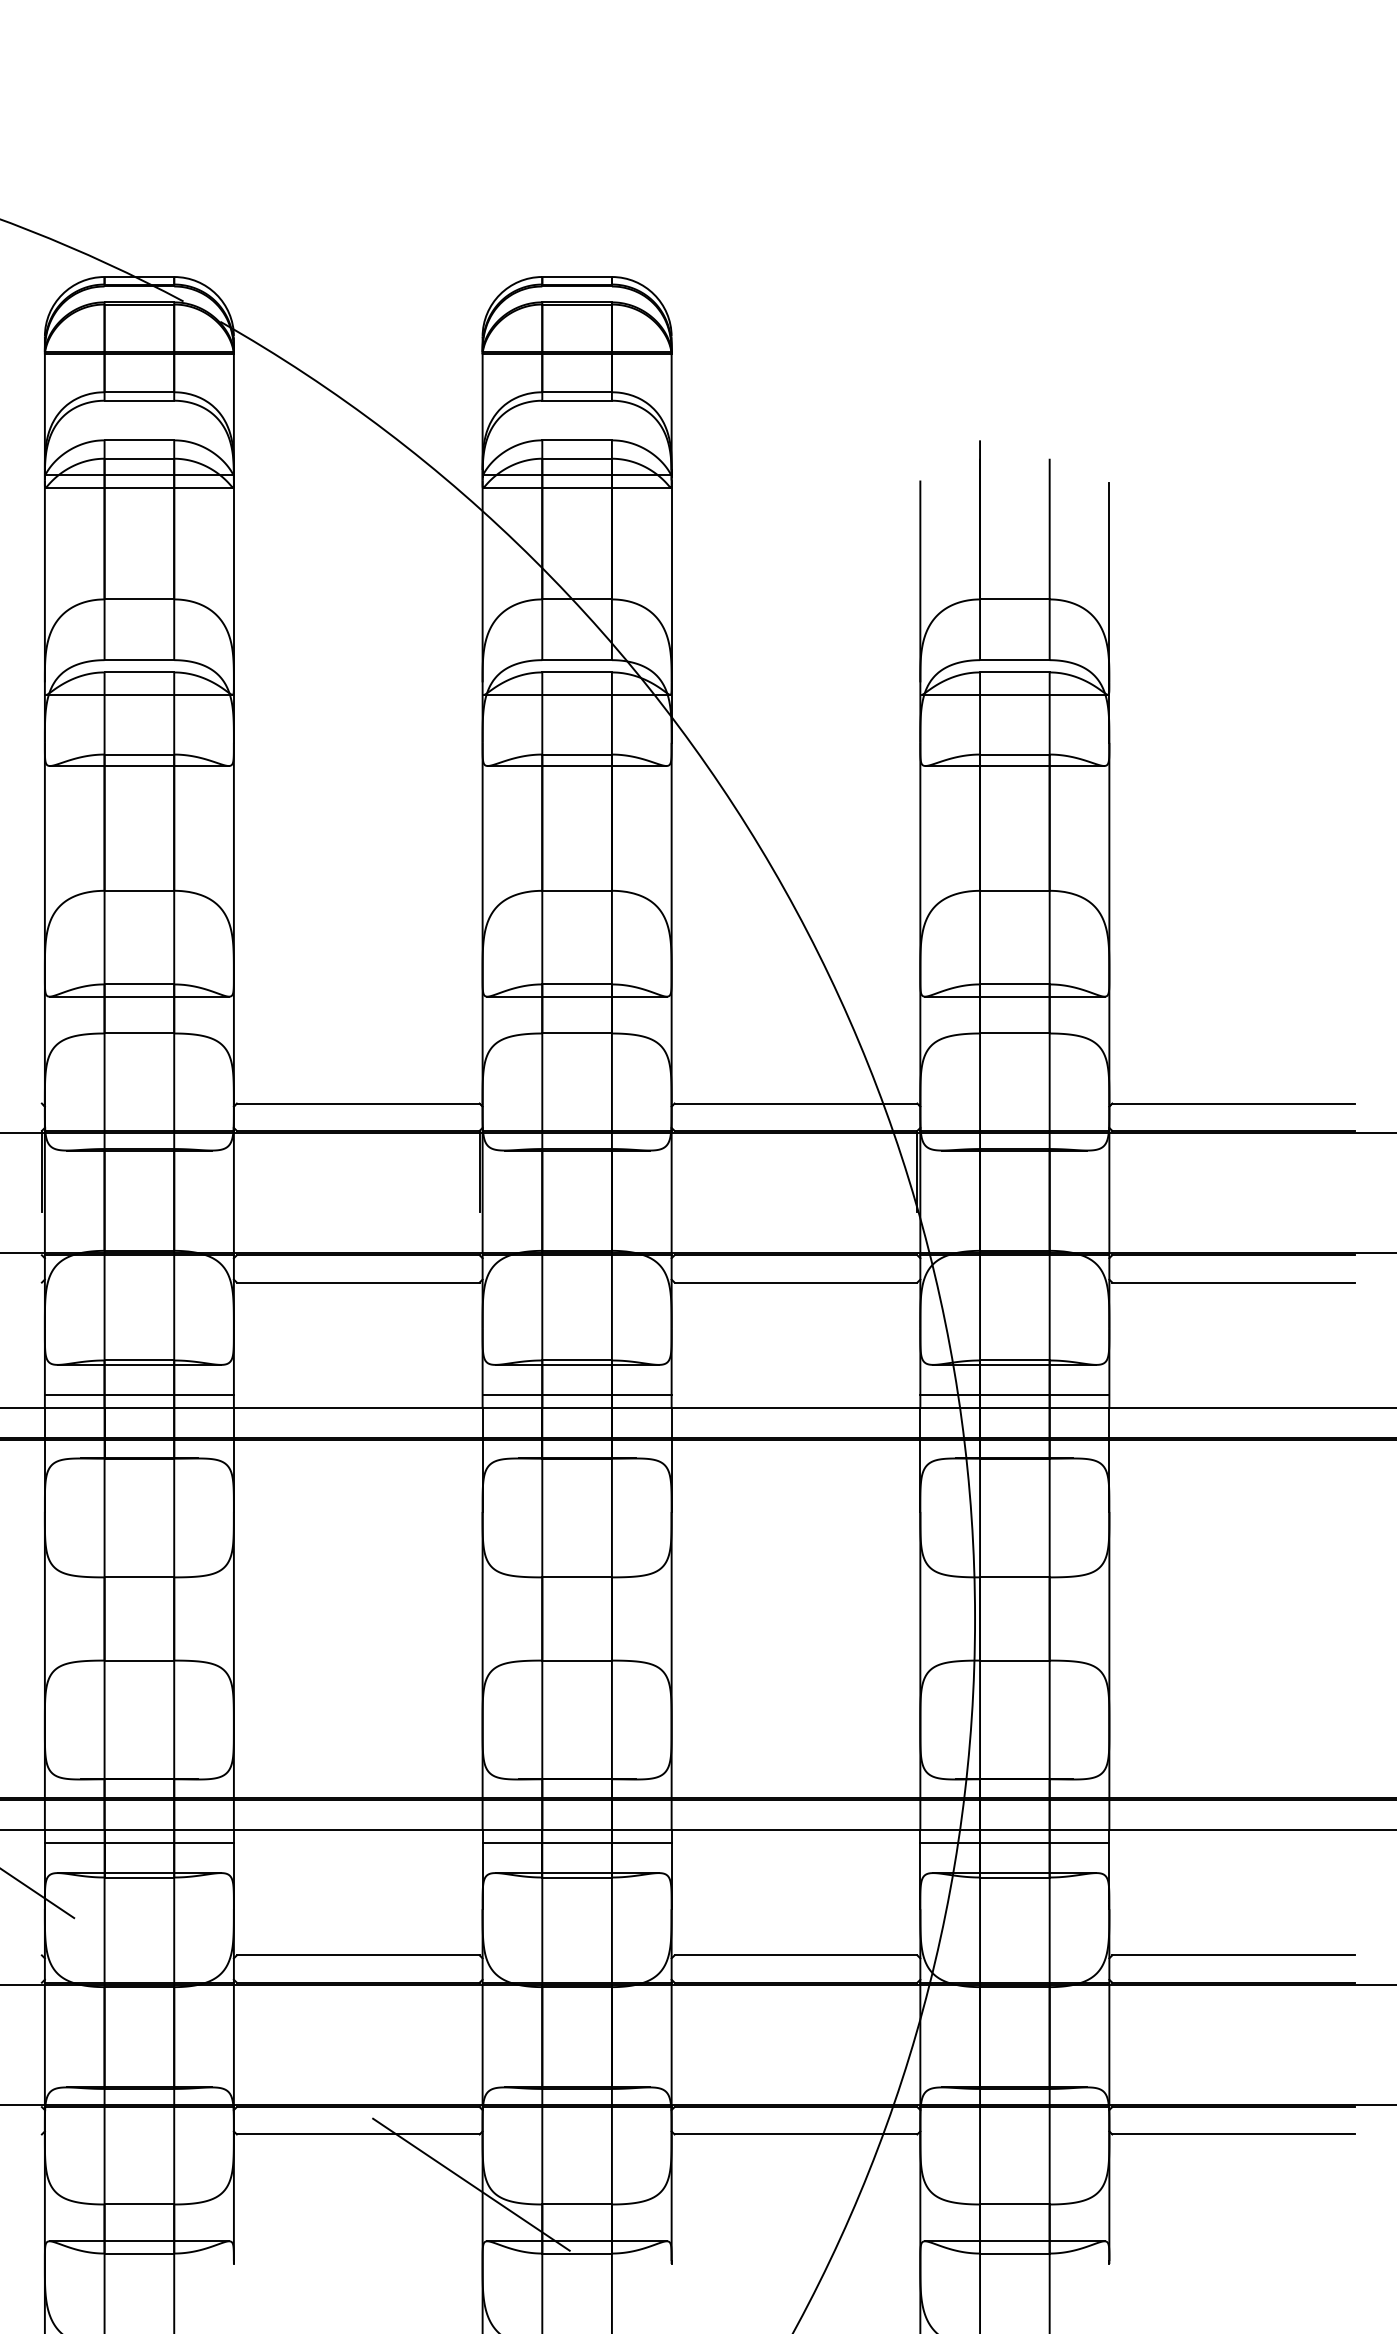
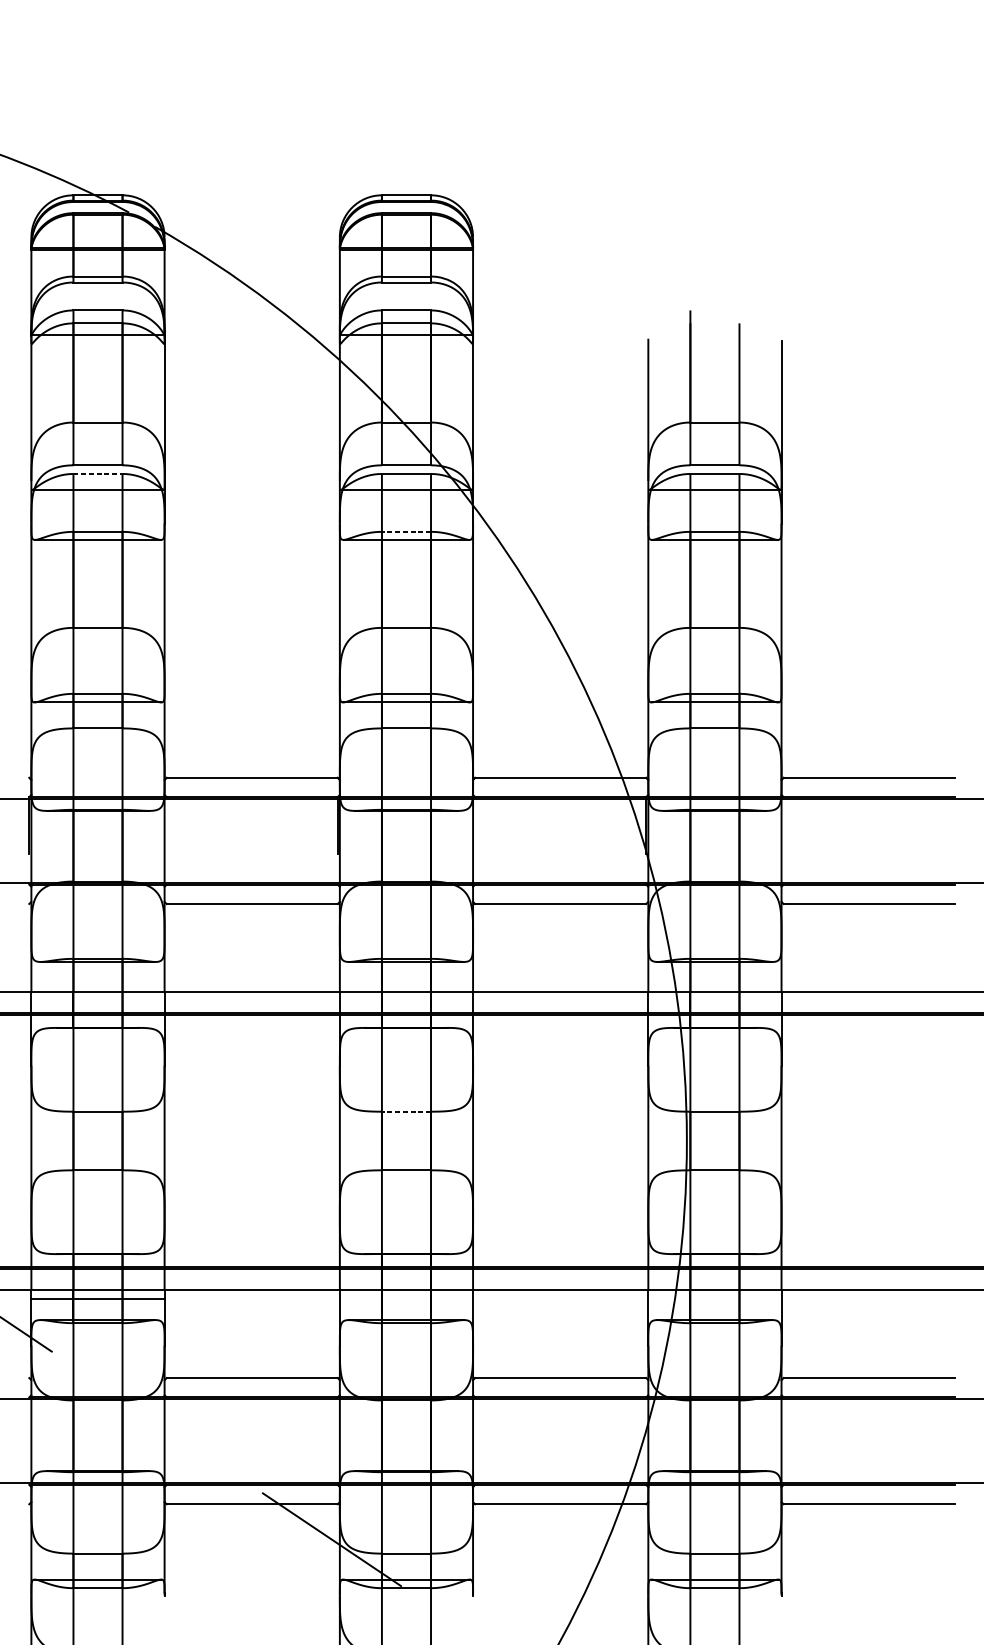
line: (139, 488) -> (98, 344), removed
line: (577, 488) -> (406, 344), removed
line: (139, 672) -> (98, 474), solid -> dashed
line: (577, 754) -> (406, 531), solid -> dashed
line: (138, 1395) -> (97, 983), removed
line: (576, 1395) -> (406, 983), removed
line: (1014, 1395) -> (714, 983), removed
line: (577, 1577) -> (406, 1111), solid -> dashed
line: (576, 1842) -> (406, 1298), removed
line: (1014, 1842) -> (714, 1298), removed

